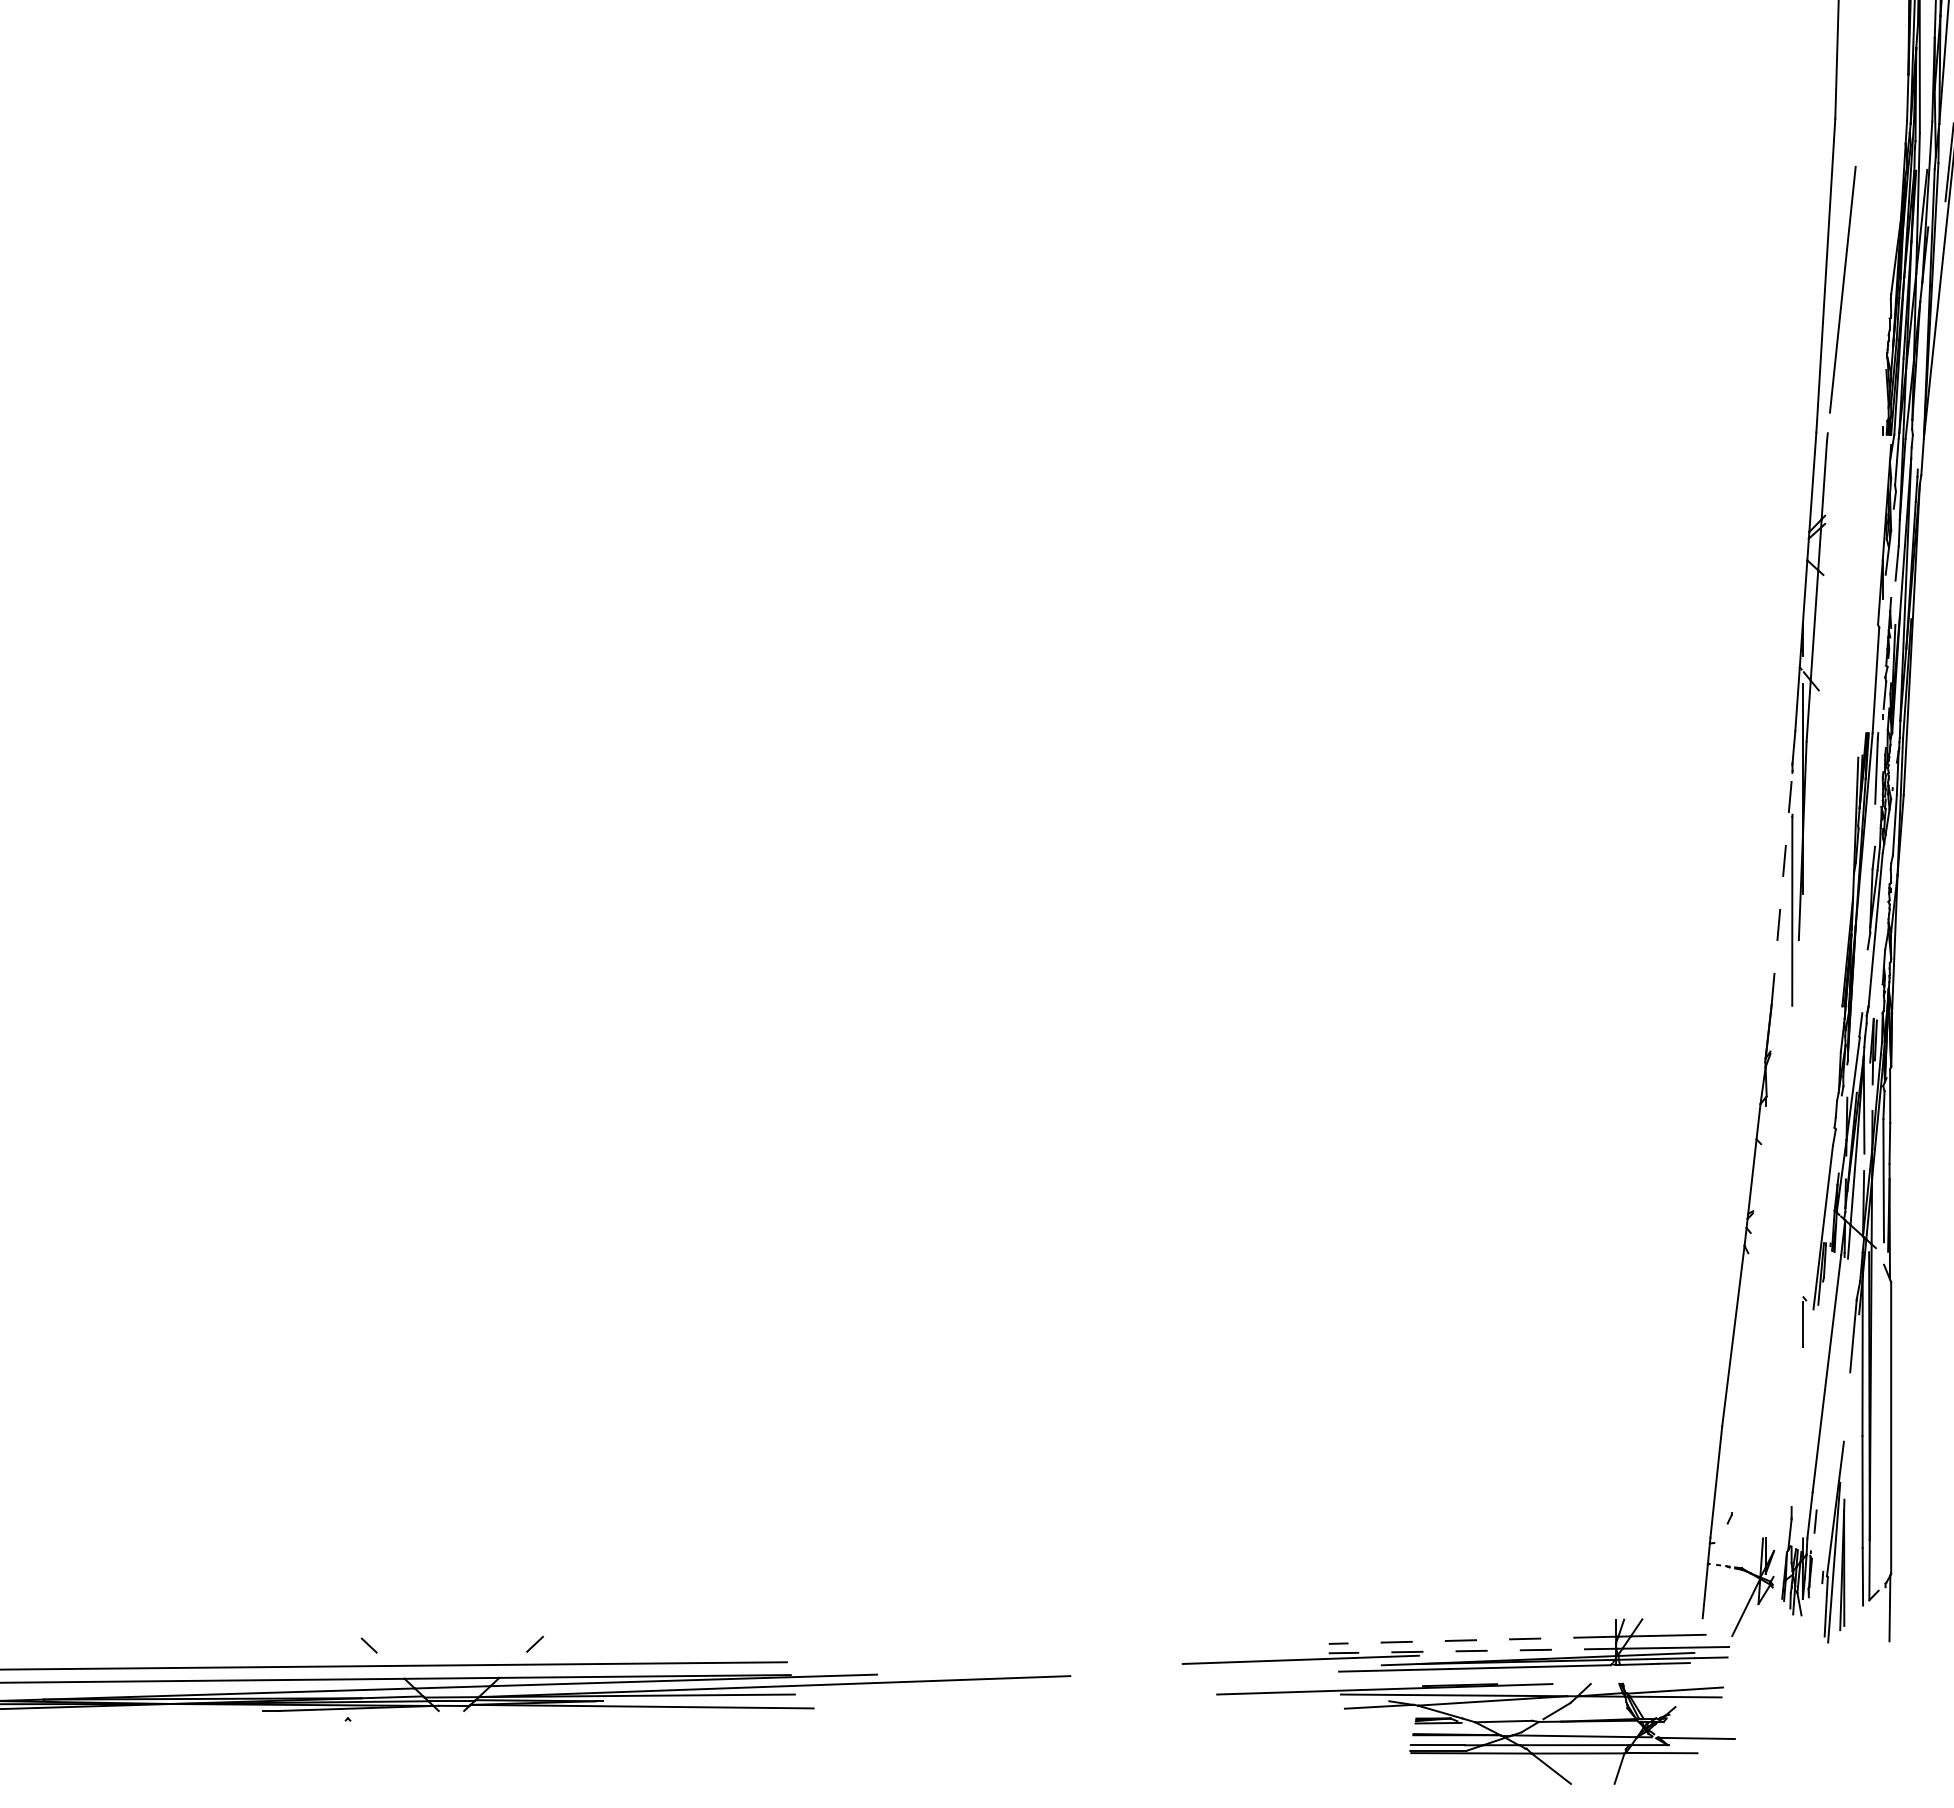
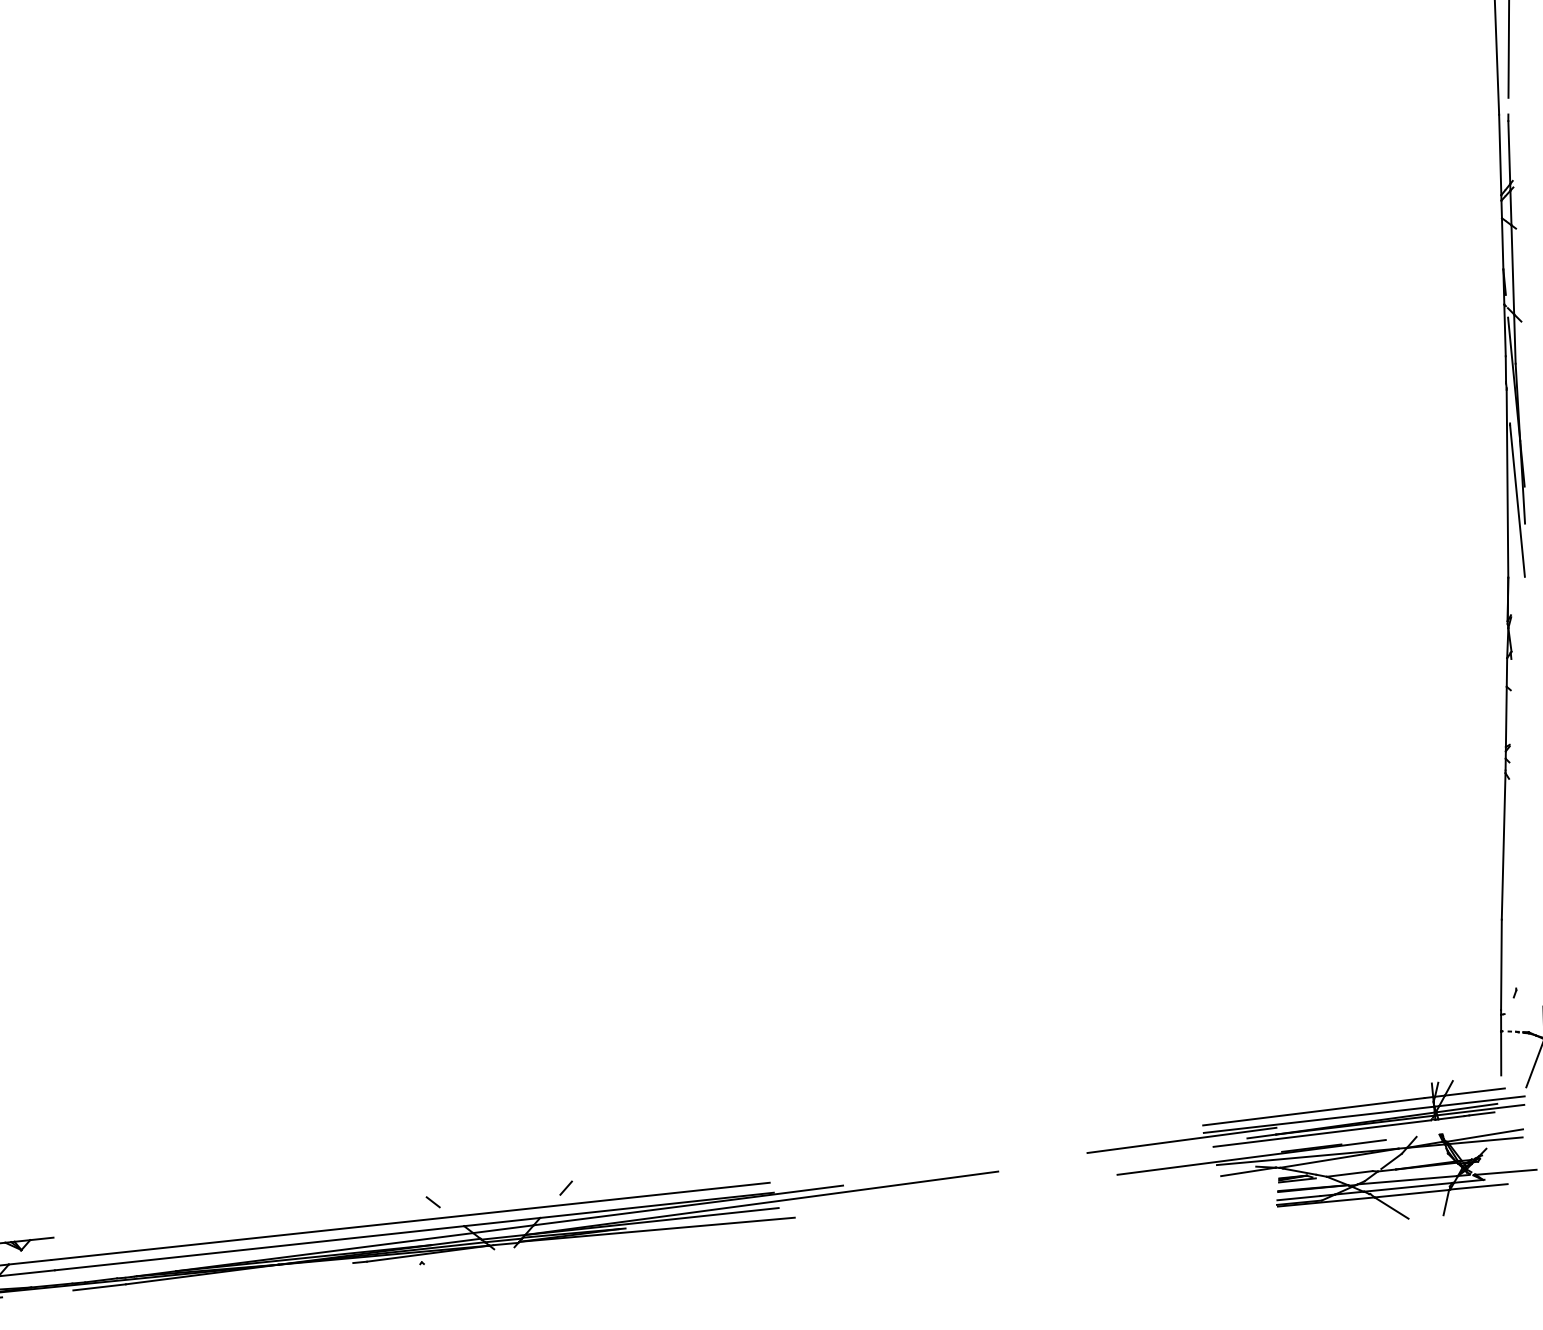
line: (1782, 888) -> (1507, 483), dashed -> solid
line: (1466, 1640) -> (1313, 1111), dashed -> solid
line: (1472, 1651) -> (1319, 1120), dashed -> solid

